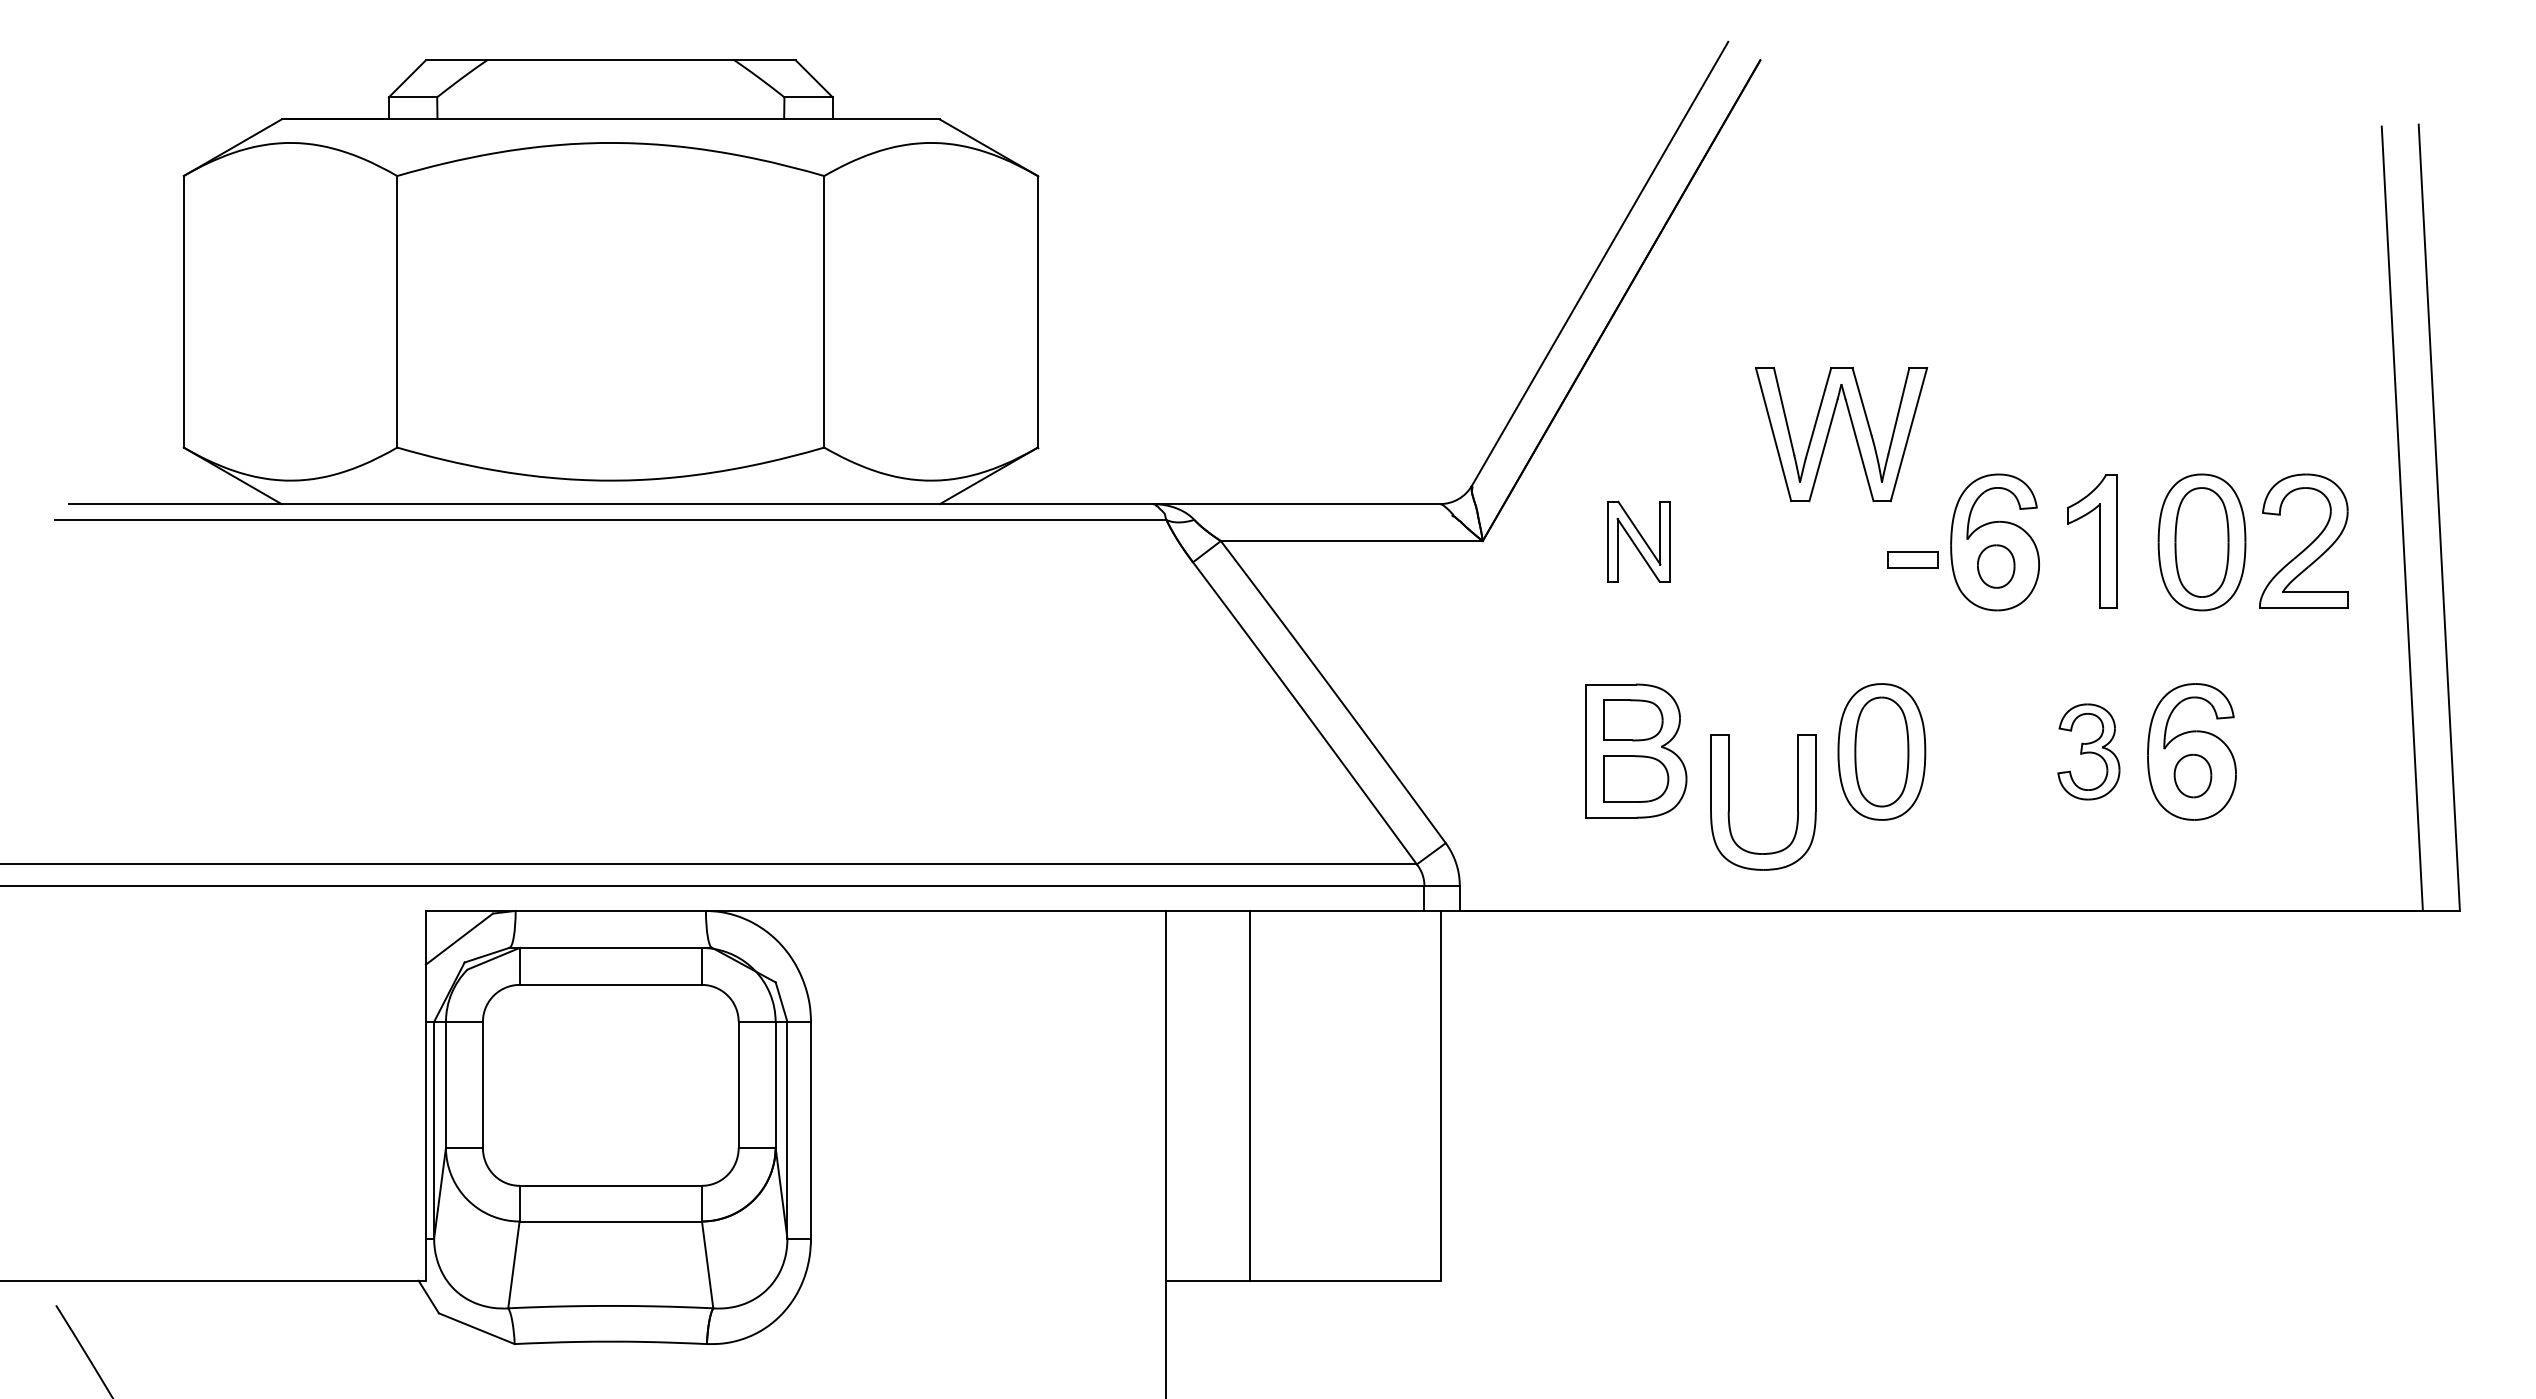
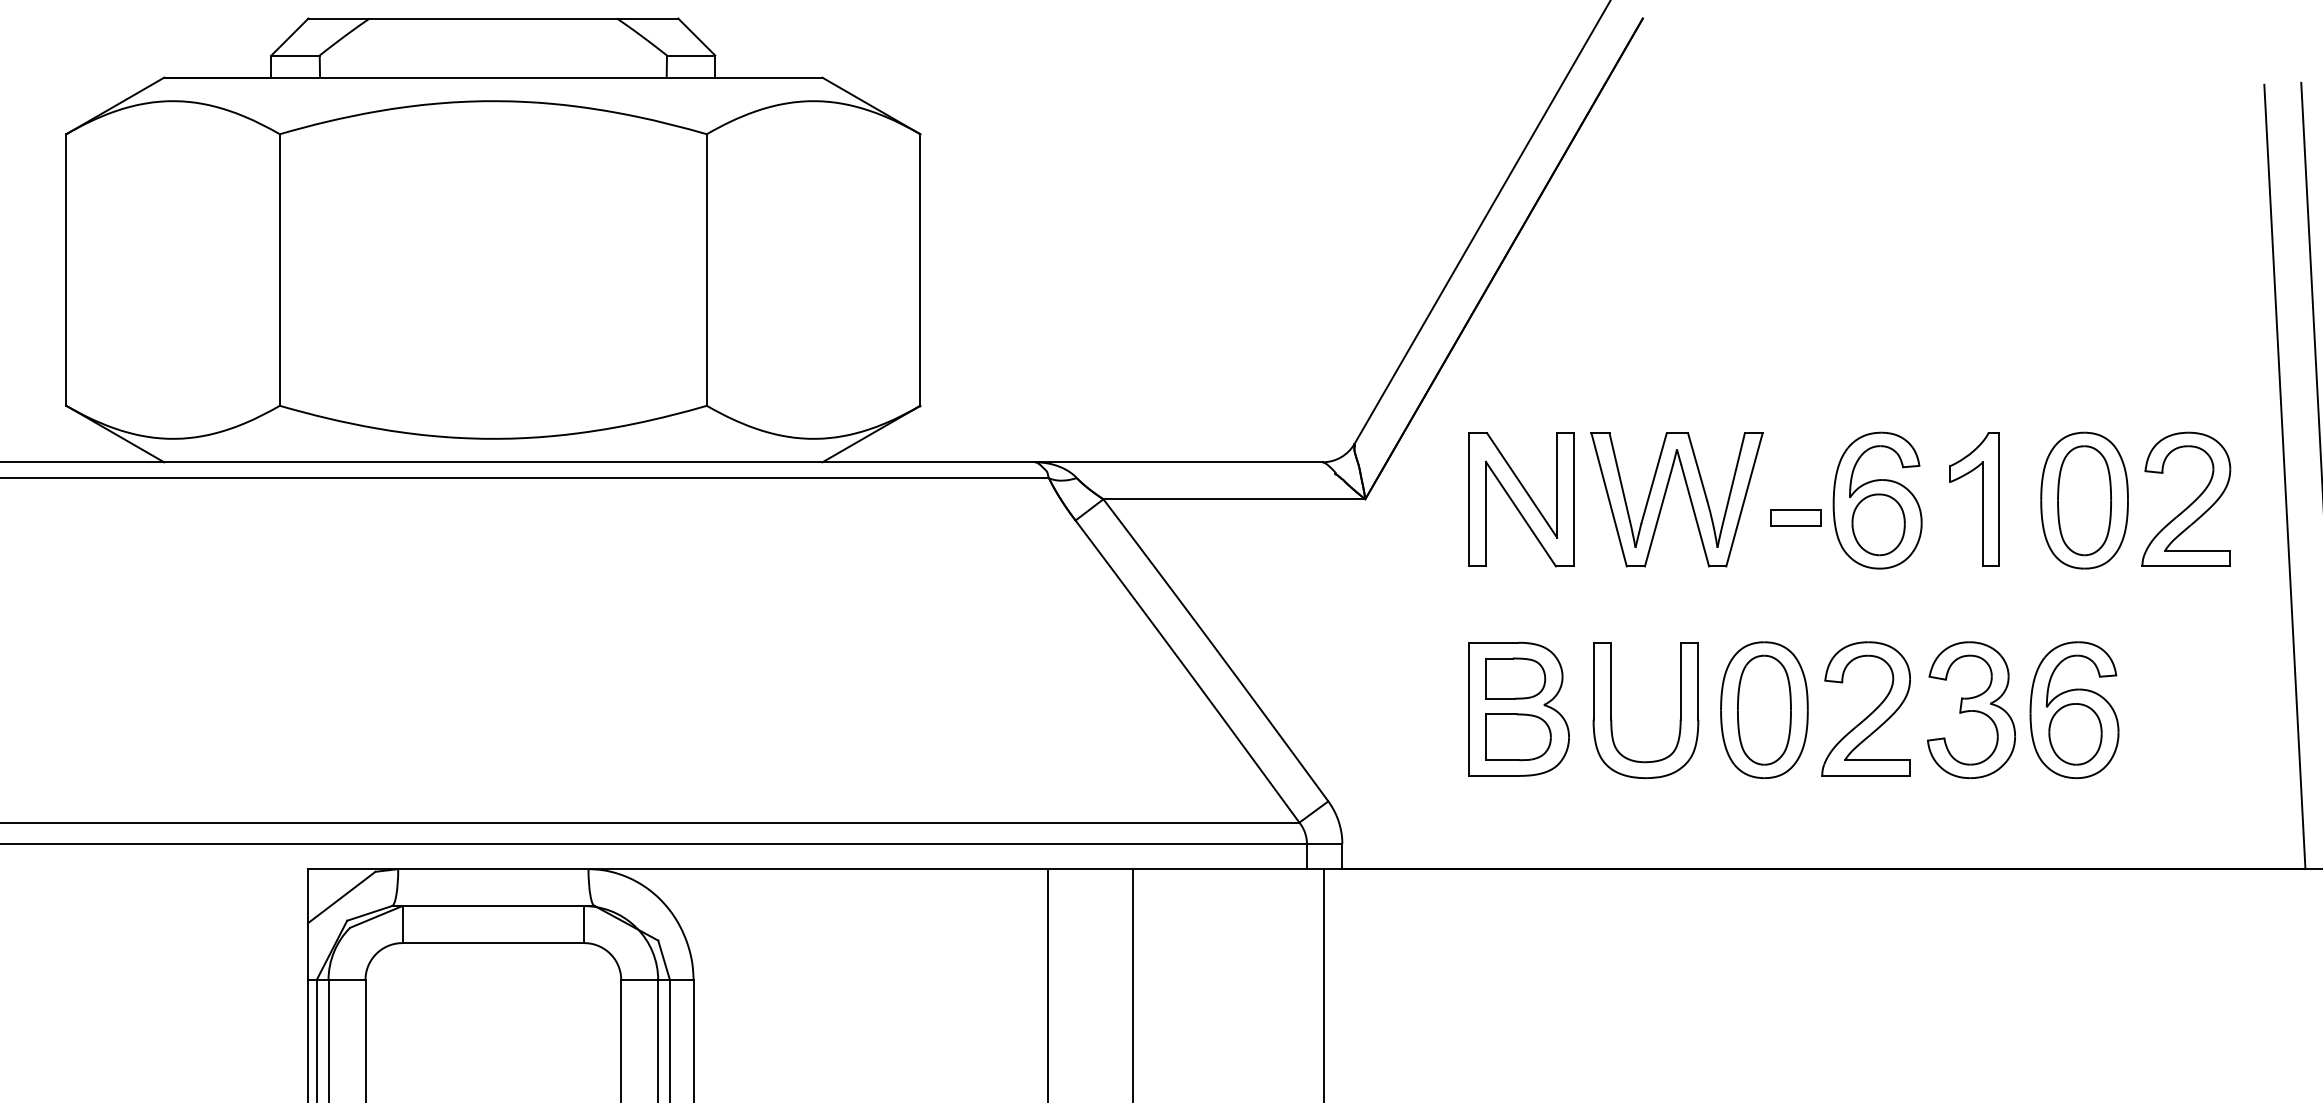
part: (1829, 433) -> (1665, 498), moved
part: (1638, 541) -> (1521, 499), size x1.67
part: (1996, 566) -> (1879, 524), size x1.43
part: (2088, 751) -> (1971, 709), size x1.43
part: (1988, 754) -> (1871, 712), added
part: (2192, 775) -> (2075, 733), size x1.43
part: (1729, 802) -> (1612, 710), moved

